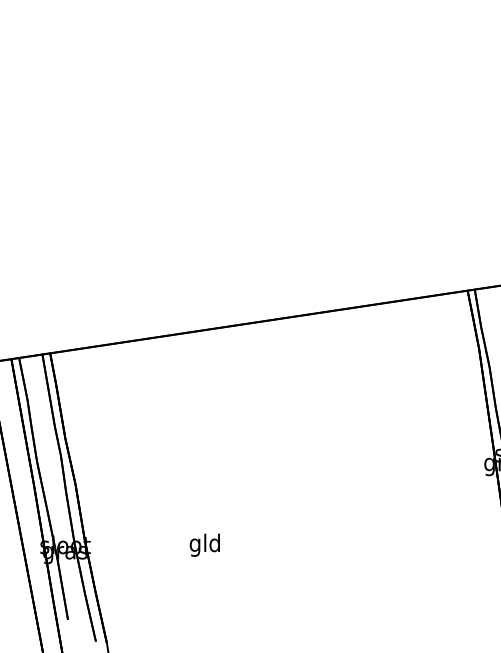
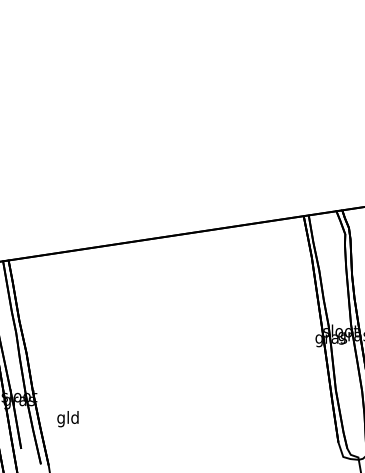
text: (204, 545) -> (67, 419), moved

